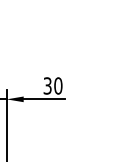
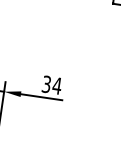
text: (57, 85) -> (56, 85), 30 -> 34

